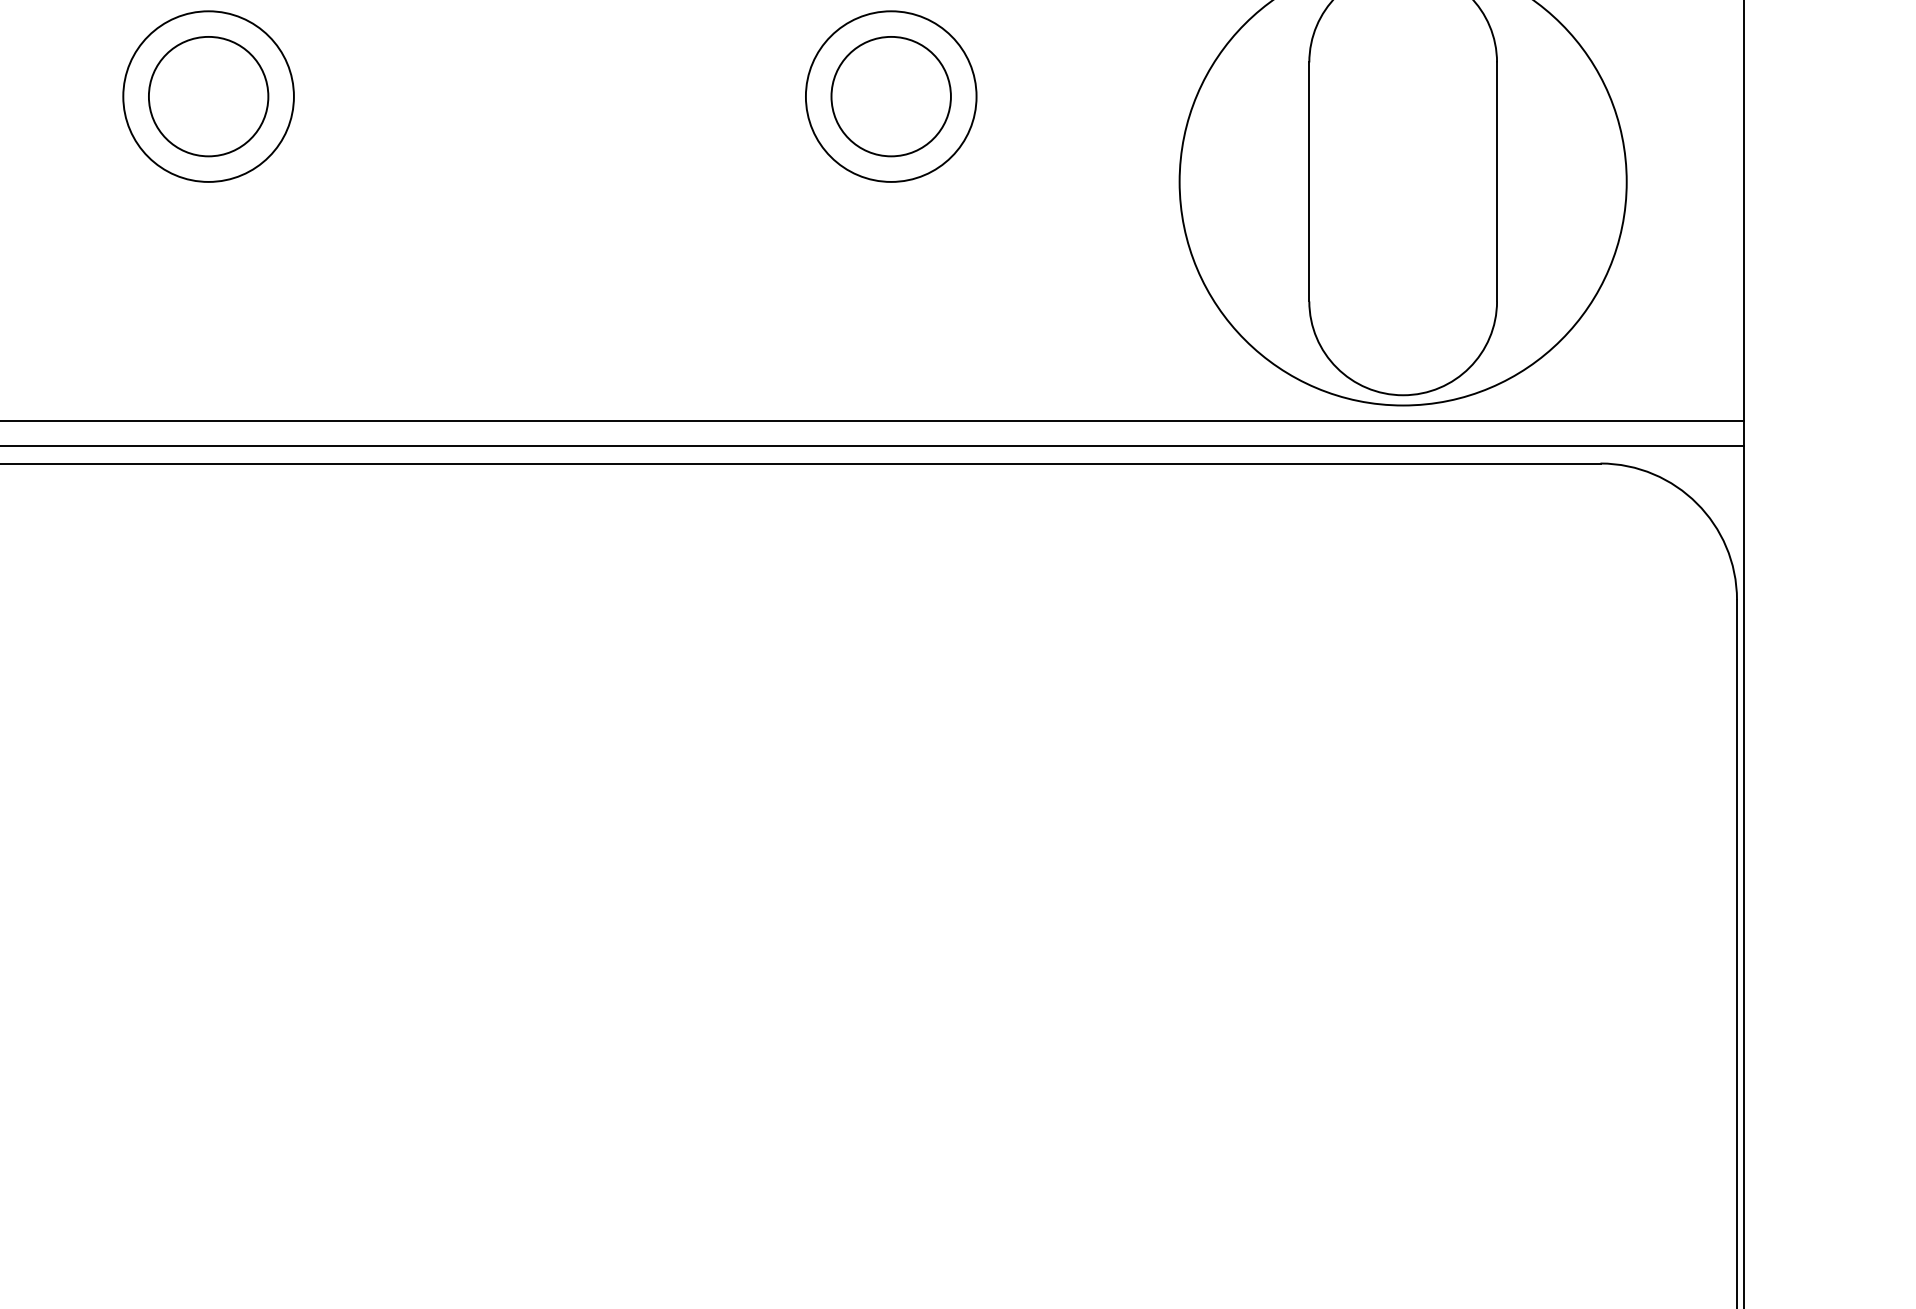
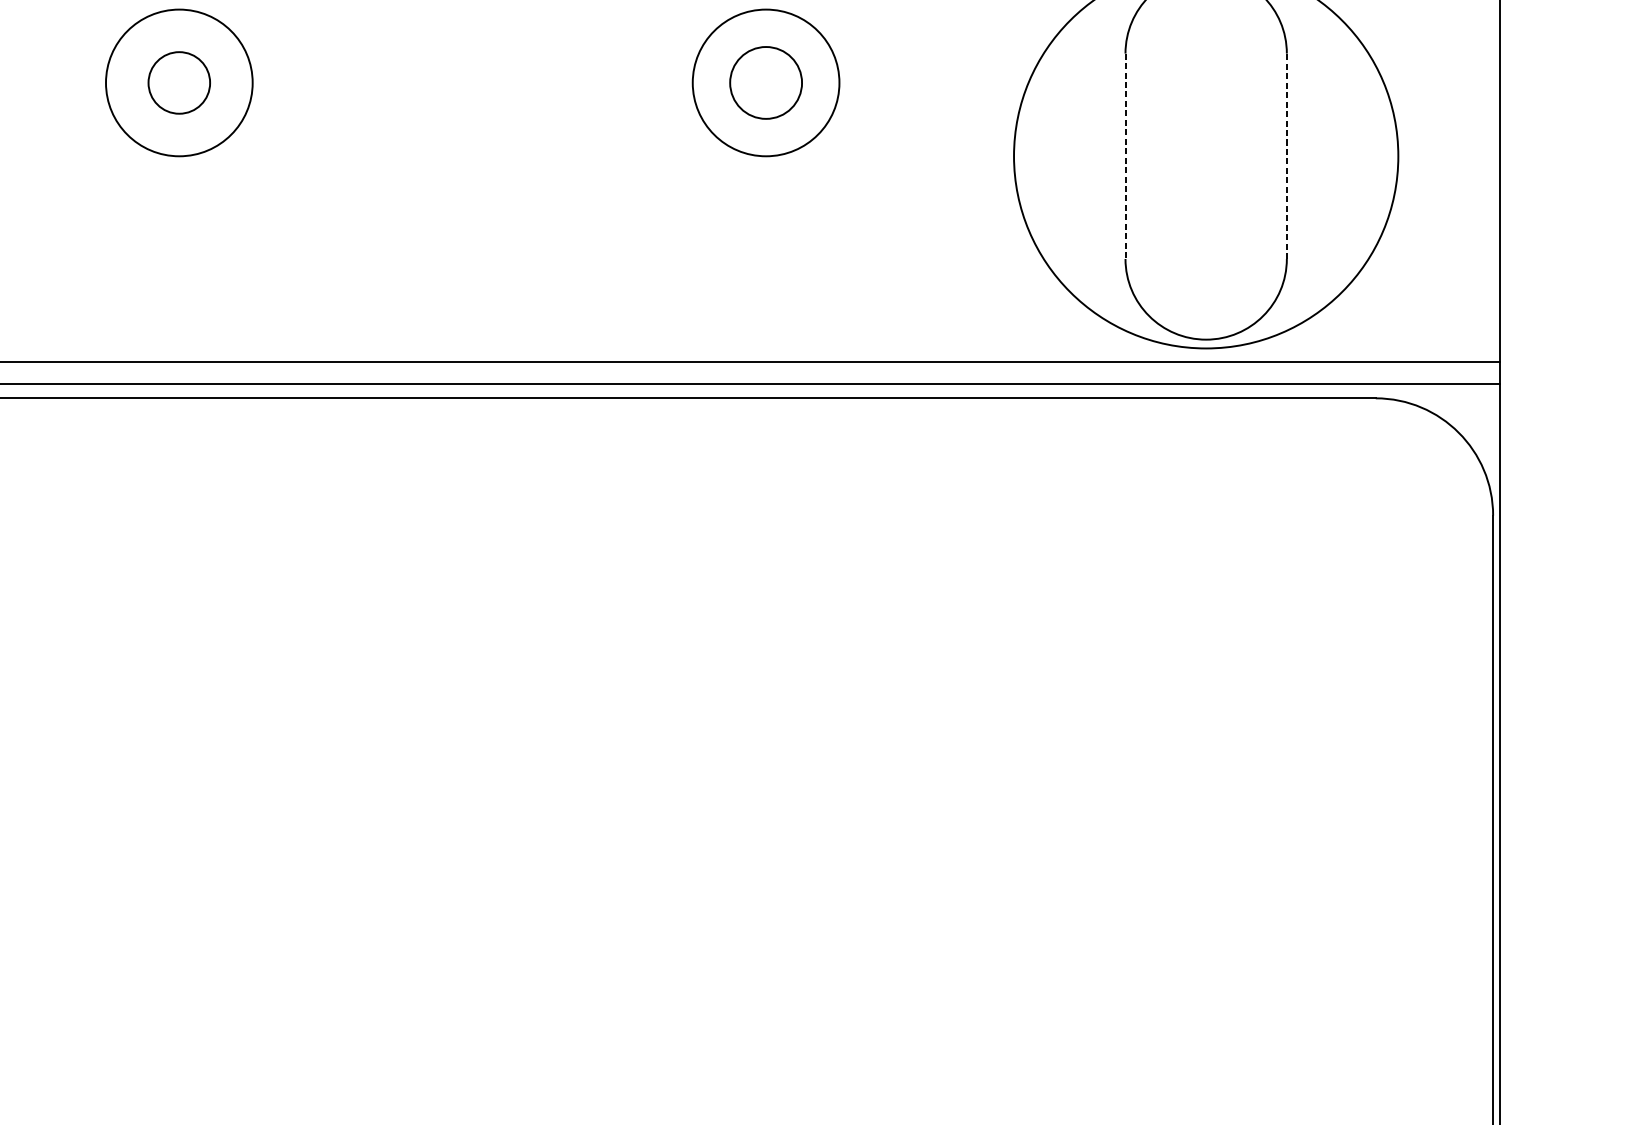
circle: (208, 96) -> (179, 82), size x0.6
circle: (890, 96) -> (765, 82), size x0.7
line: (1497, 181) -> (1287, 155), solid -> dashed
line: (1309, 182) -> (1125, 156), solid -> dashed

